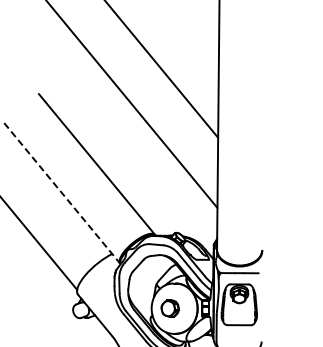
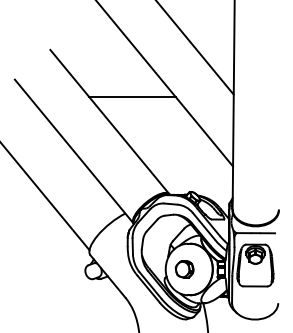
line: (118, 139) -> (131, 96), added
line: (62, 193) -> (74, 151), dashed -> solid

